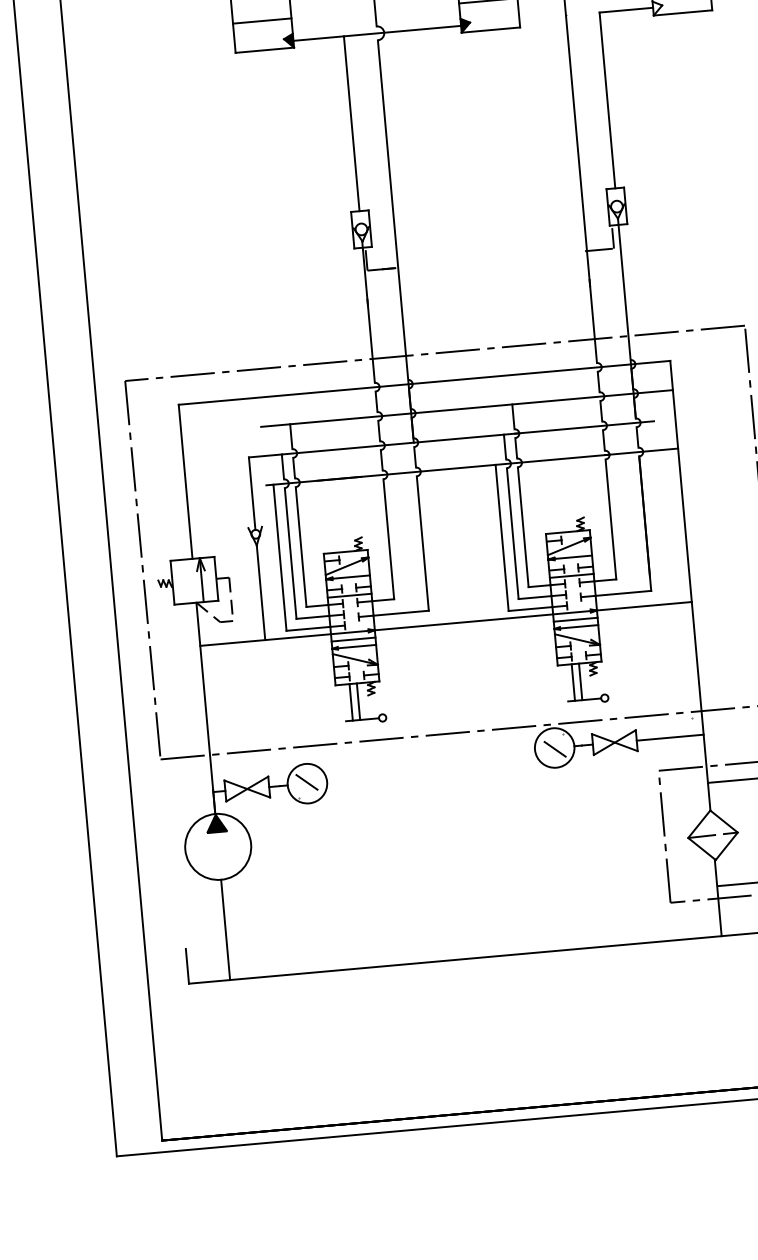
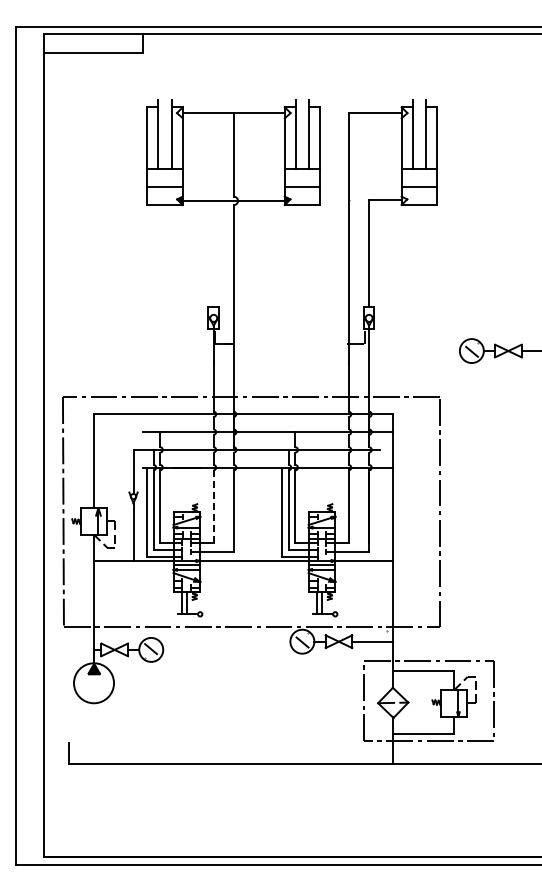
line: (351, 122) -> (213, 253), removed
line: (388, 540) -> (213, 507), solid -> dashed
line: (226, 929) -> (94, 733), removed

